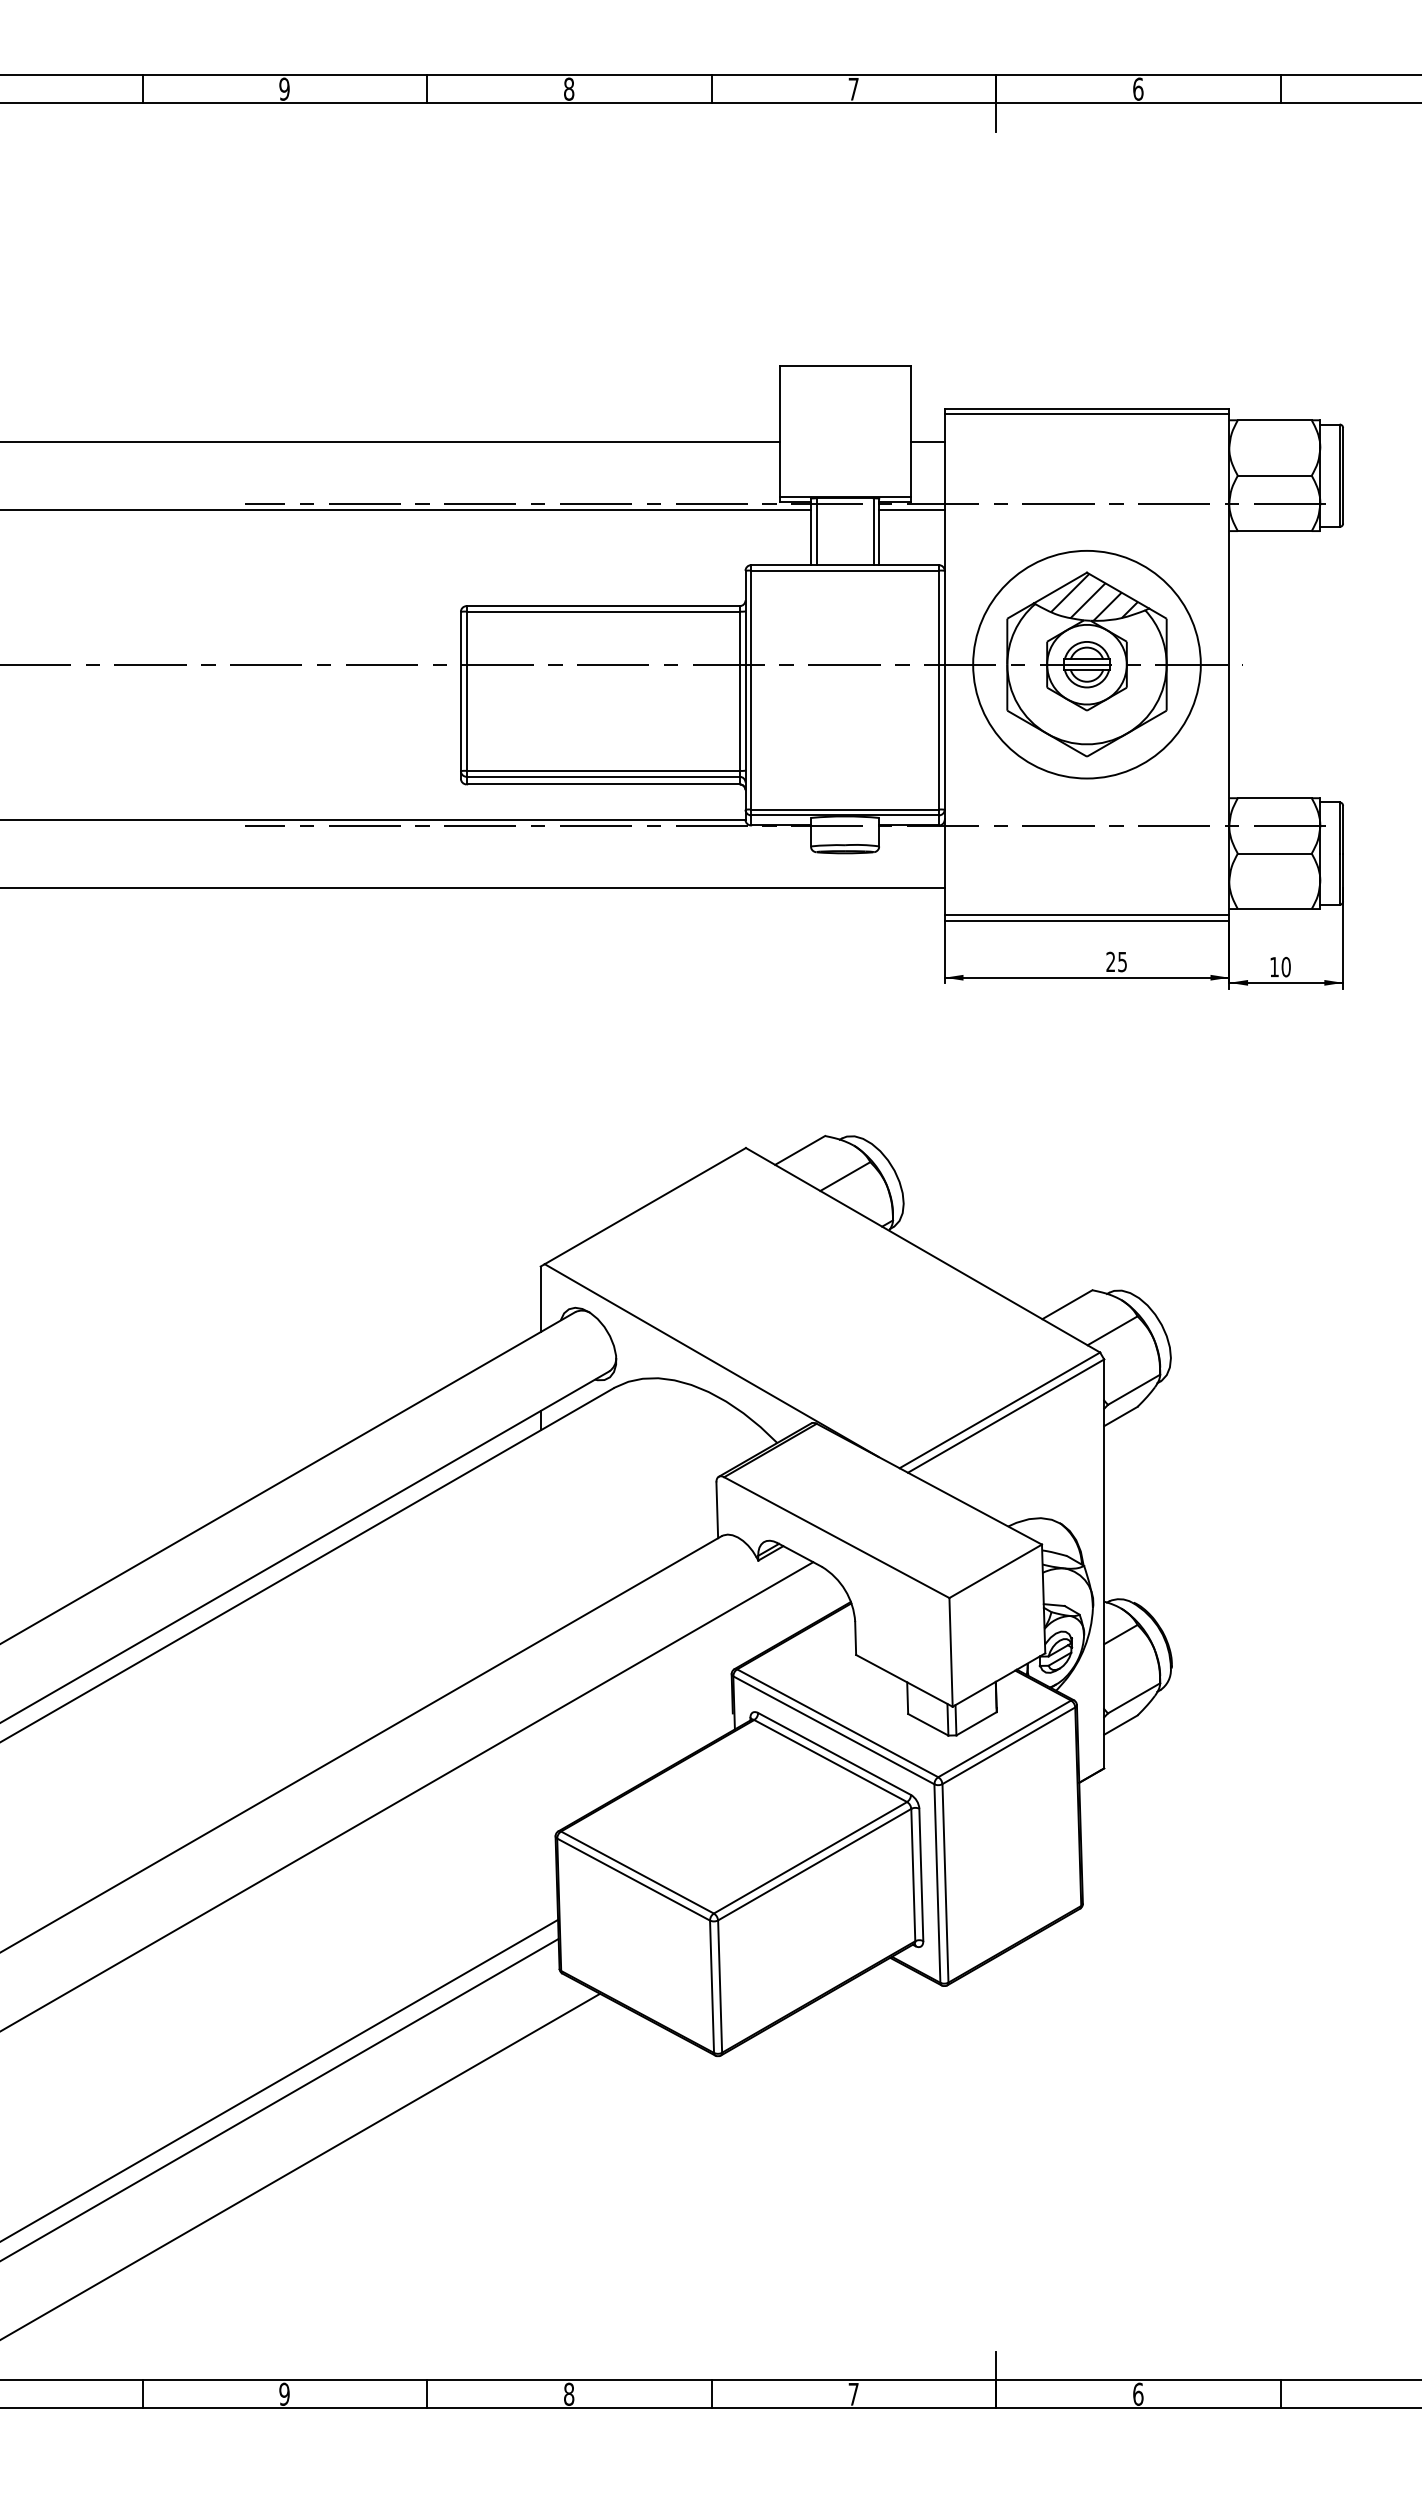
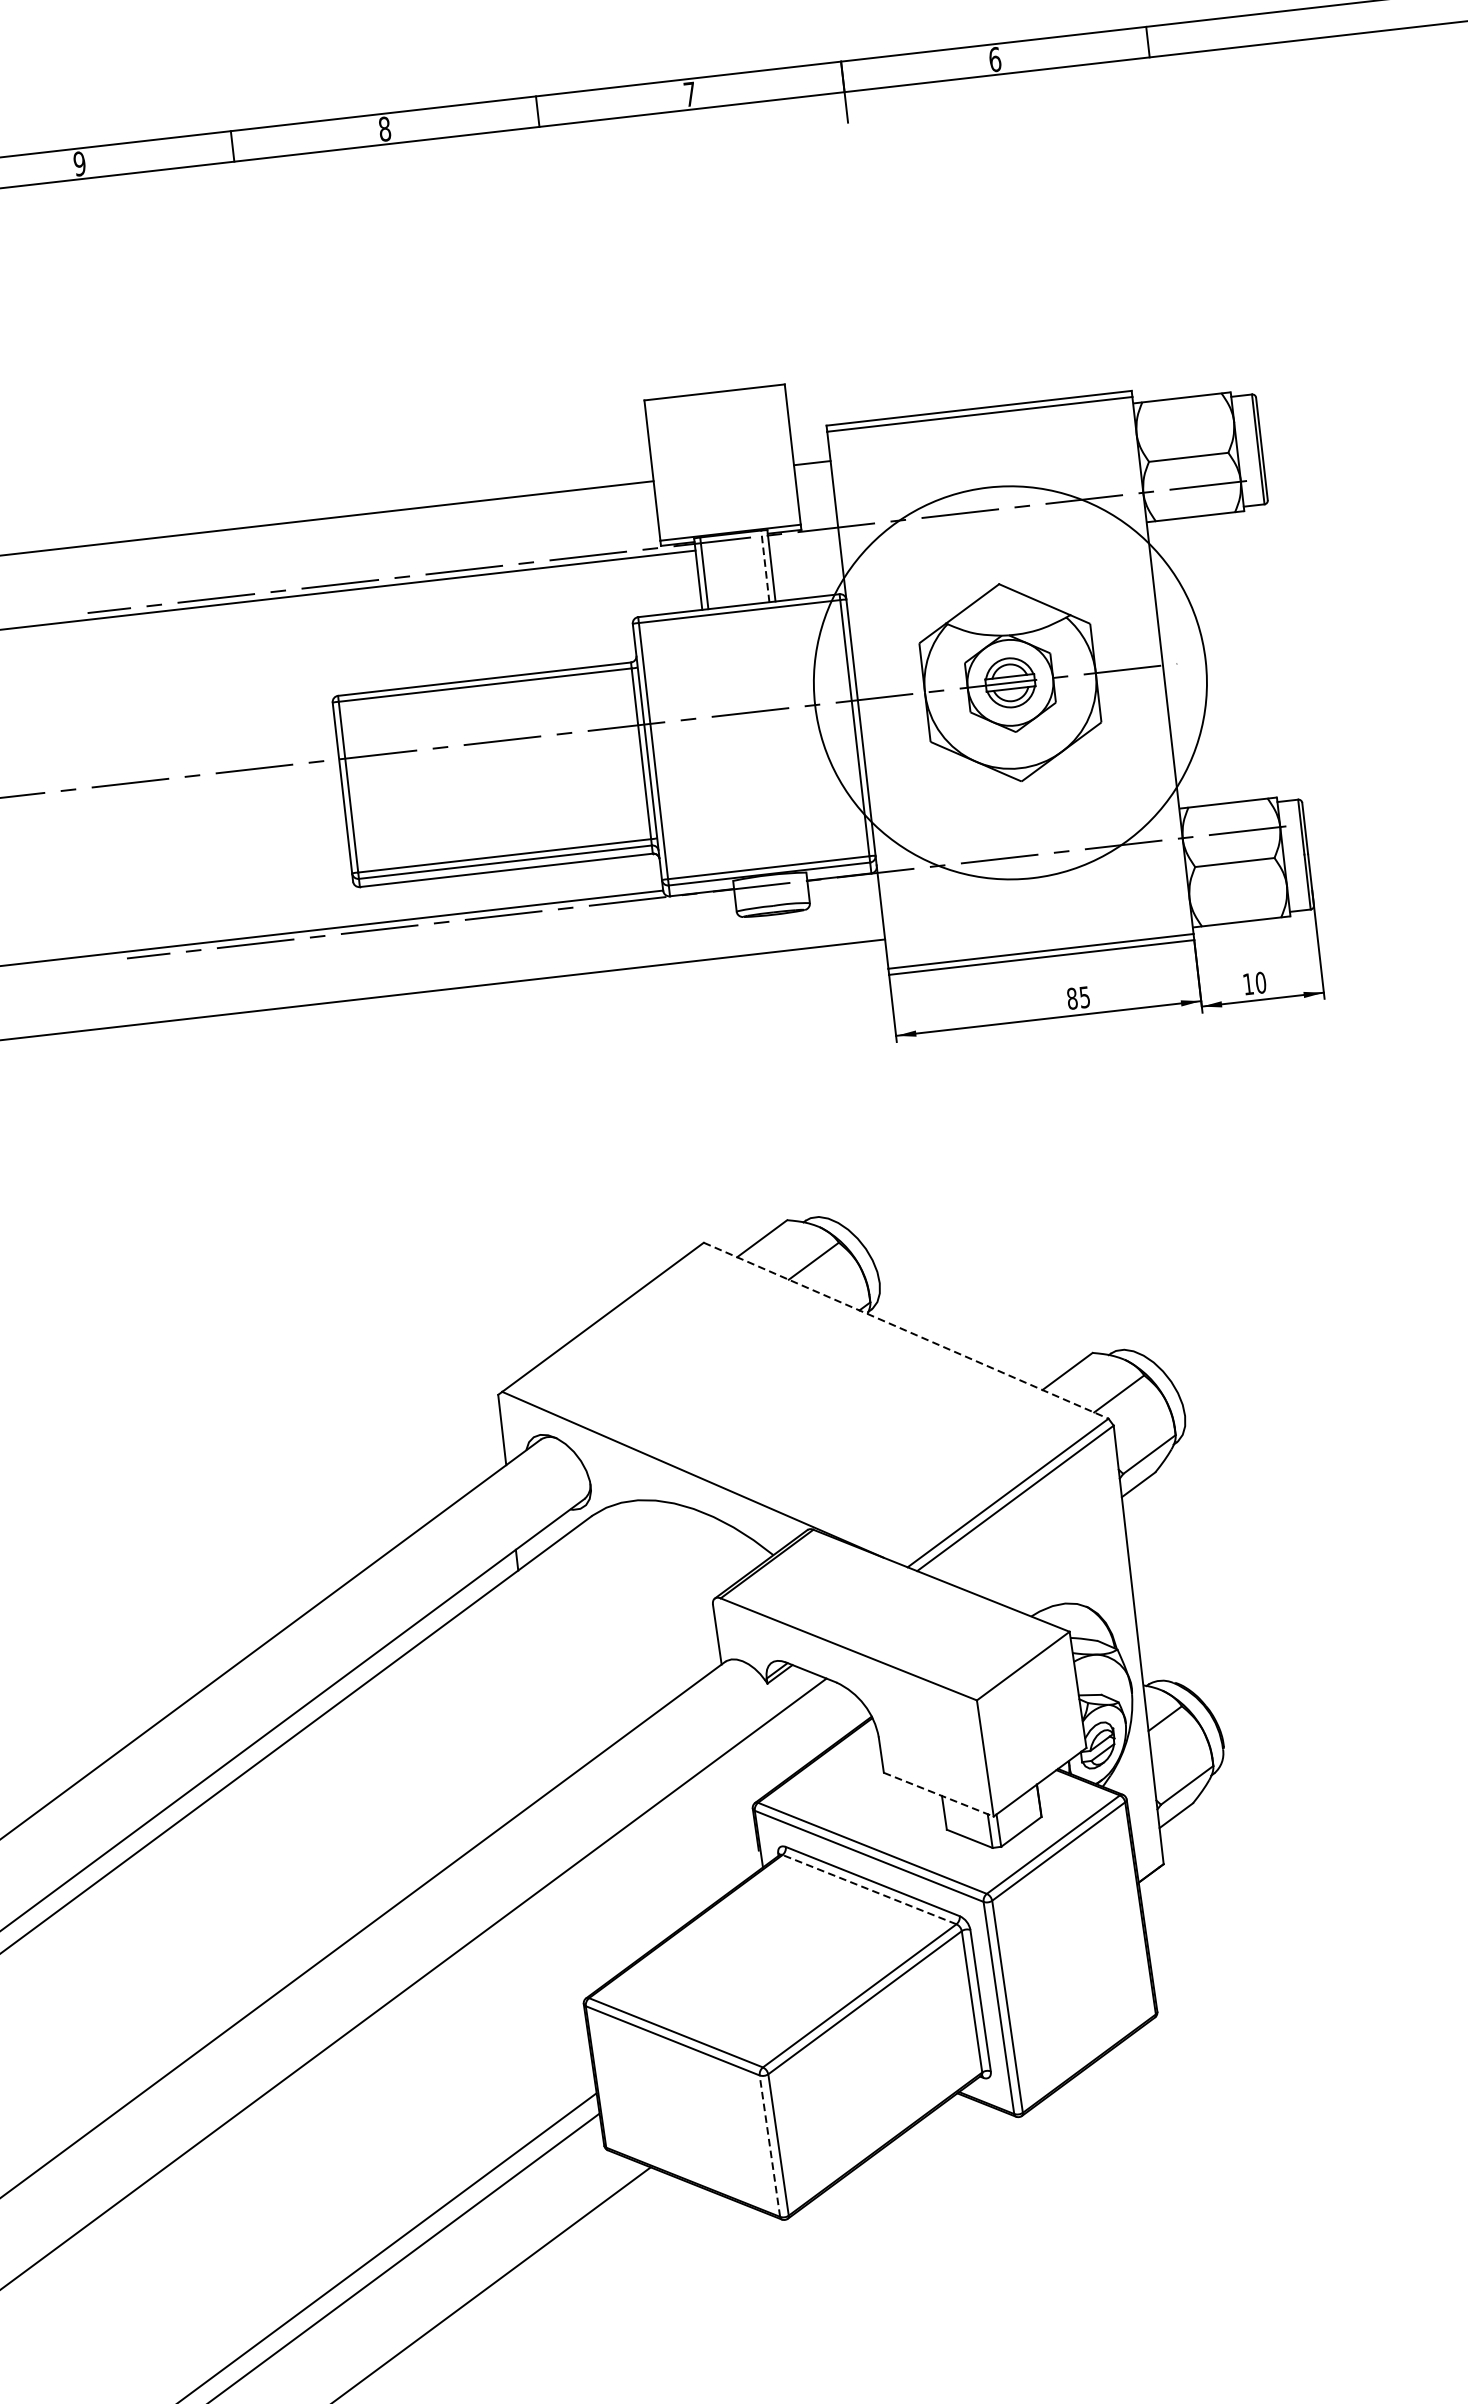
line: (911, 509) -> (803, 537), removed
line: (873, 531) -> (765, 566), solid -> dashed
hatch: (1085, 596) -> (1000, 609), removed
circle: (1086, 664) -> (1009, 682), size x1.6
text: (1110, 961) -> (1071, 998), 25 -> 85
line: (923, 1250) -> (906, 1330), solid -> dashed
line: (904, 1680) -> (938, 1794), solid -> dashed
line: (830, 1761) -> (869, 1890), solid -> dashed
line: (712, 1986) -> (770, 2145), solid -> dashed

